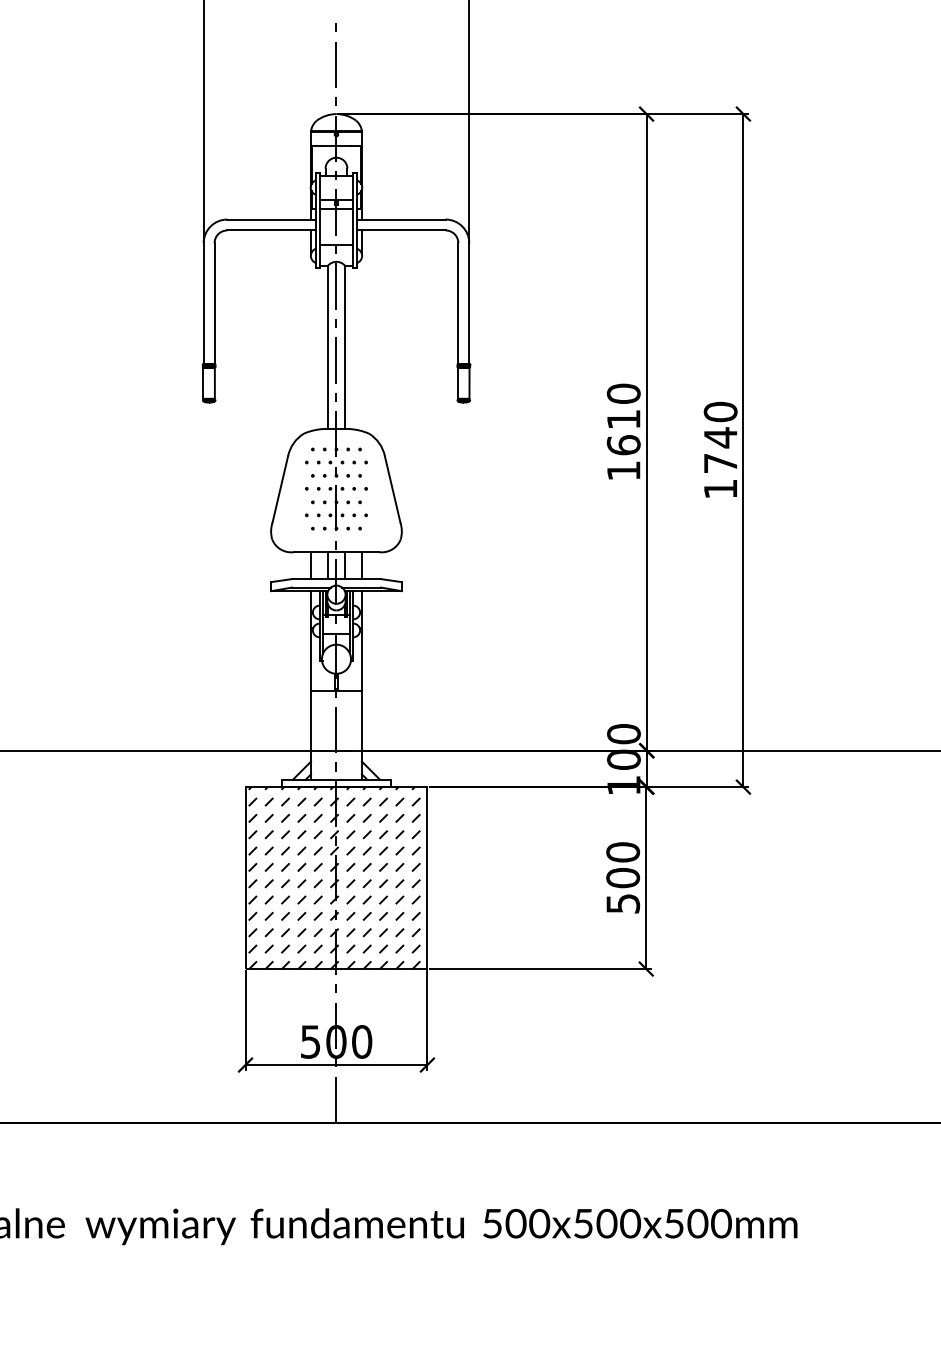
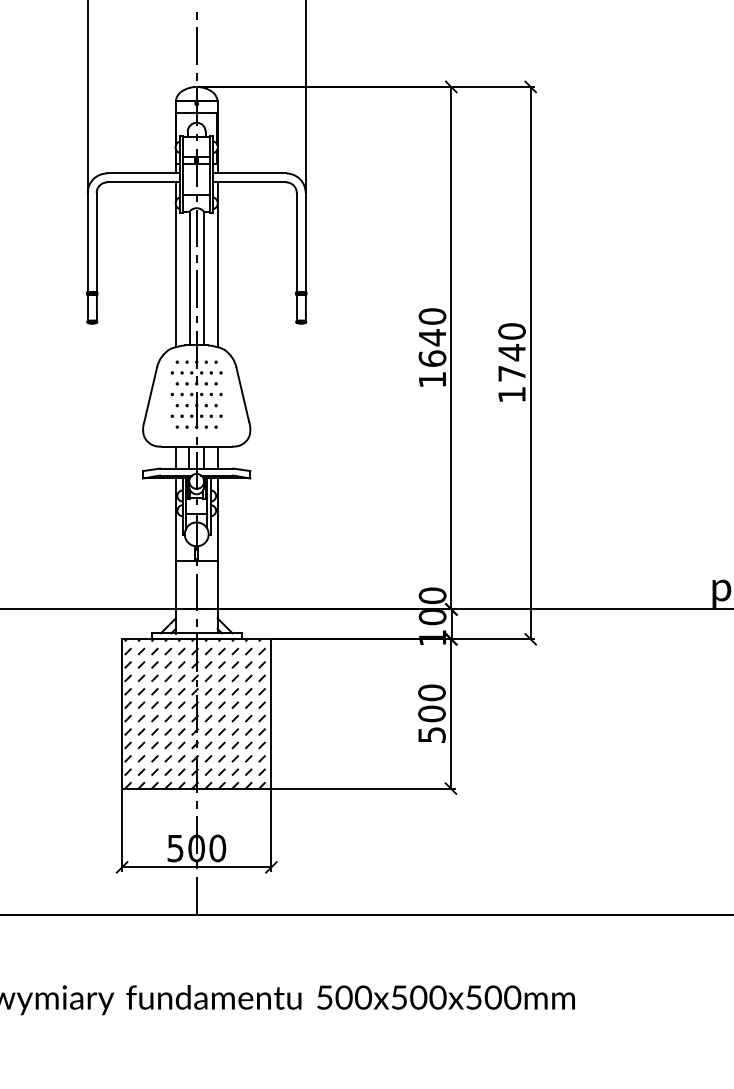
line: (311, 344) -> (176, 276), added
line: (361, 344) -> (217, 276), added
text: (623, 419) -> (432, 337), 1610 -> 1640

